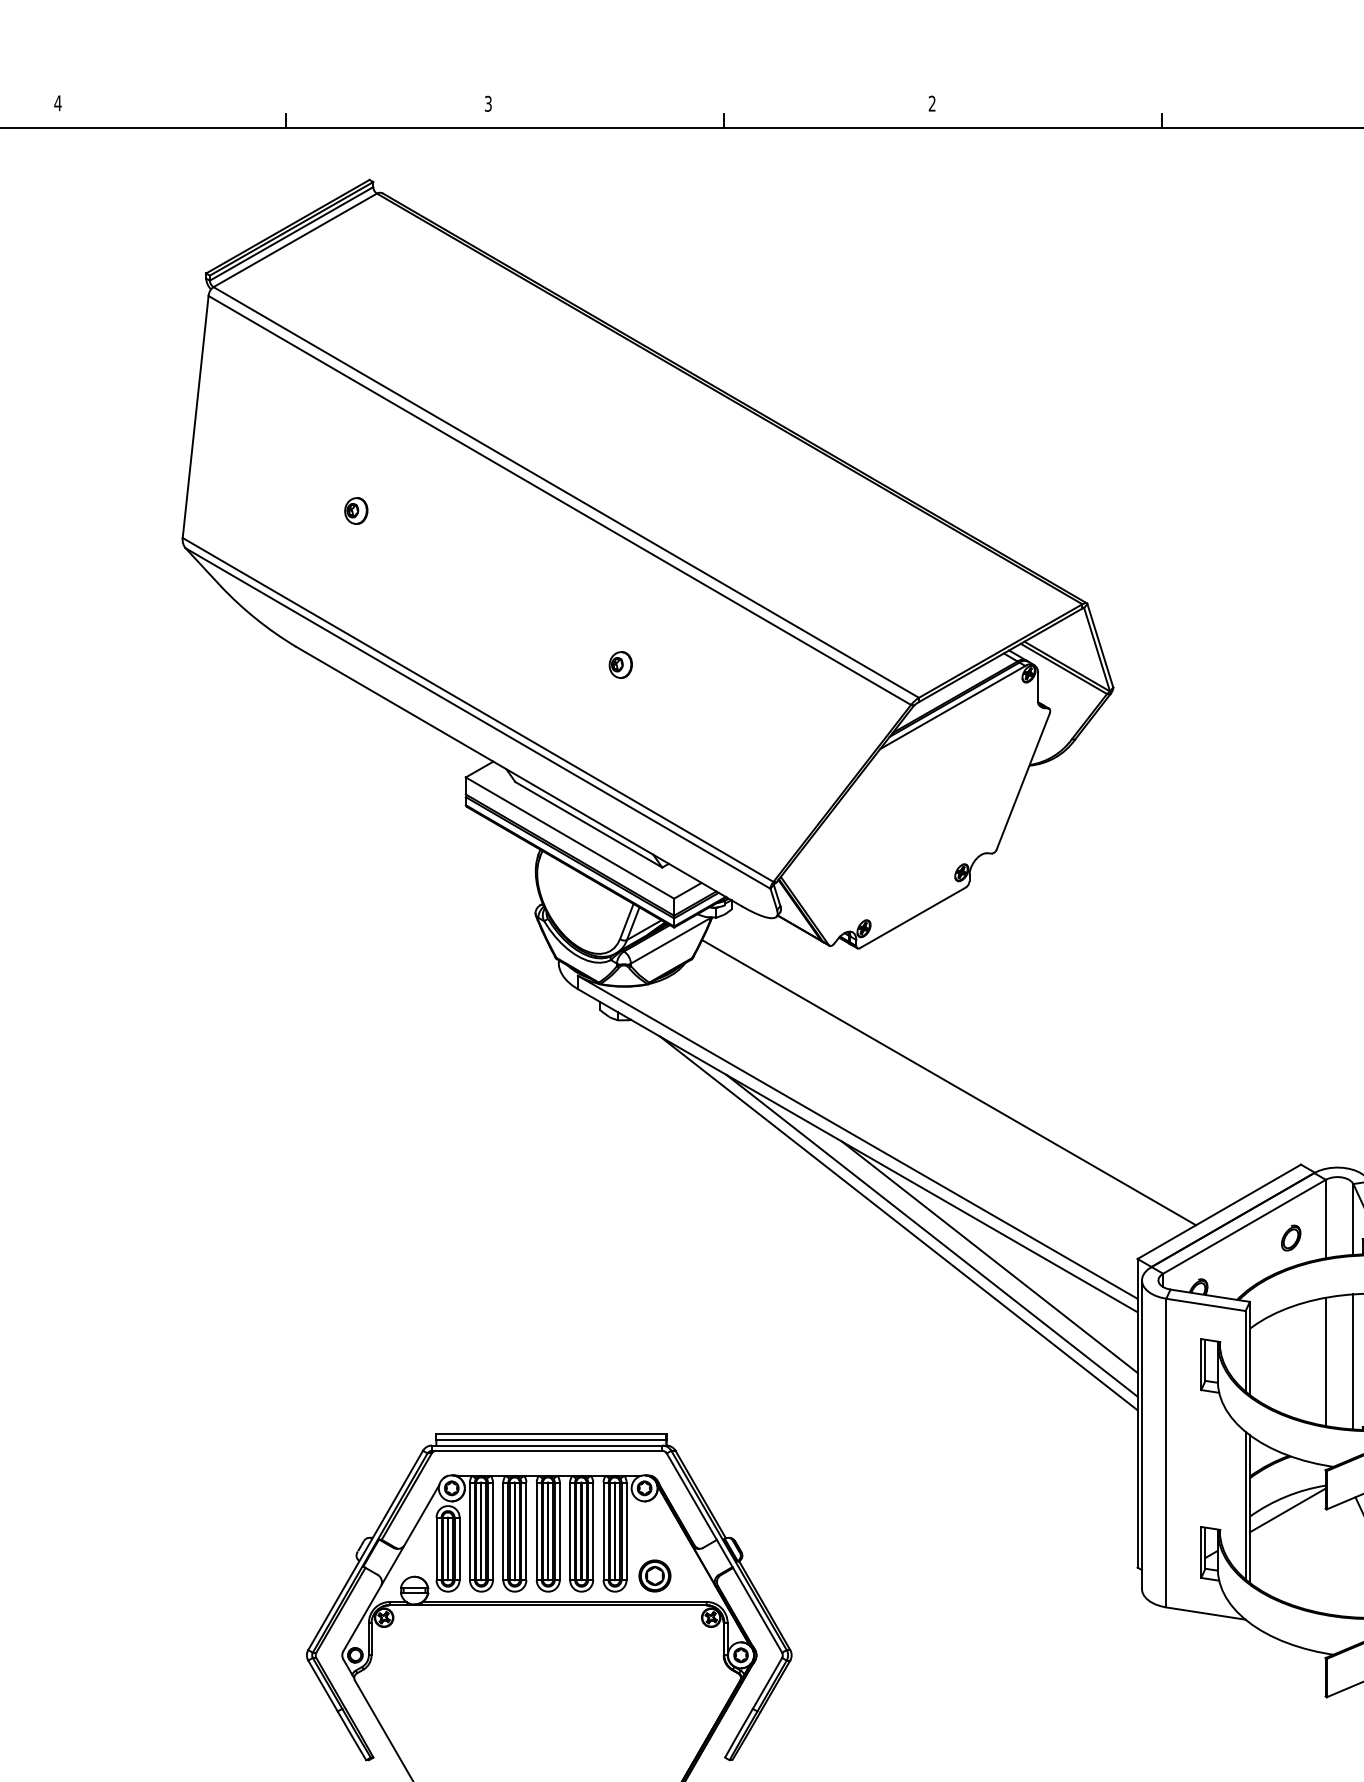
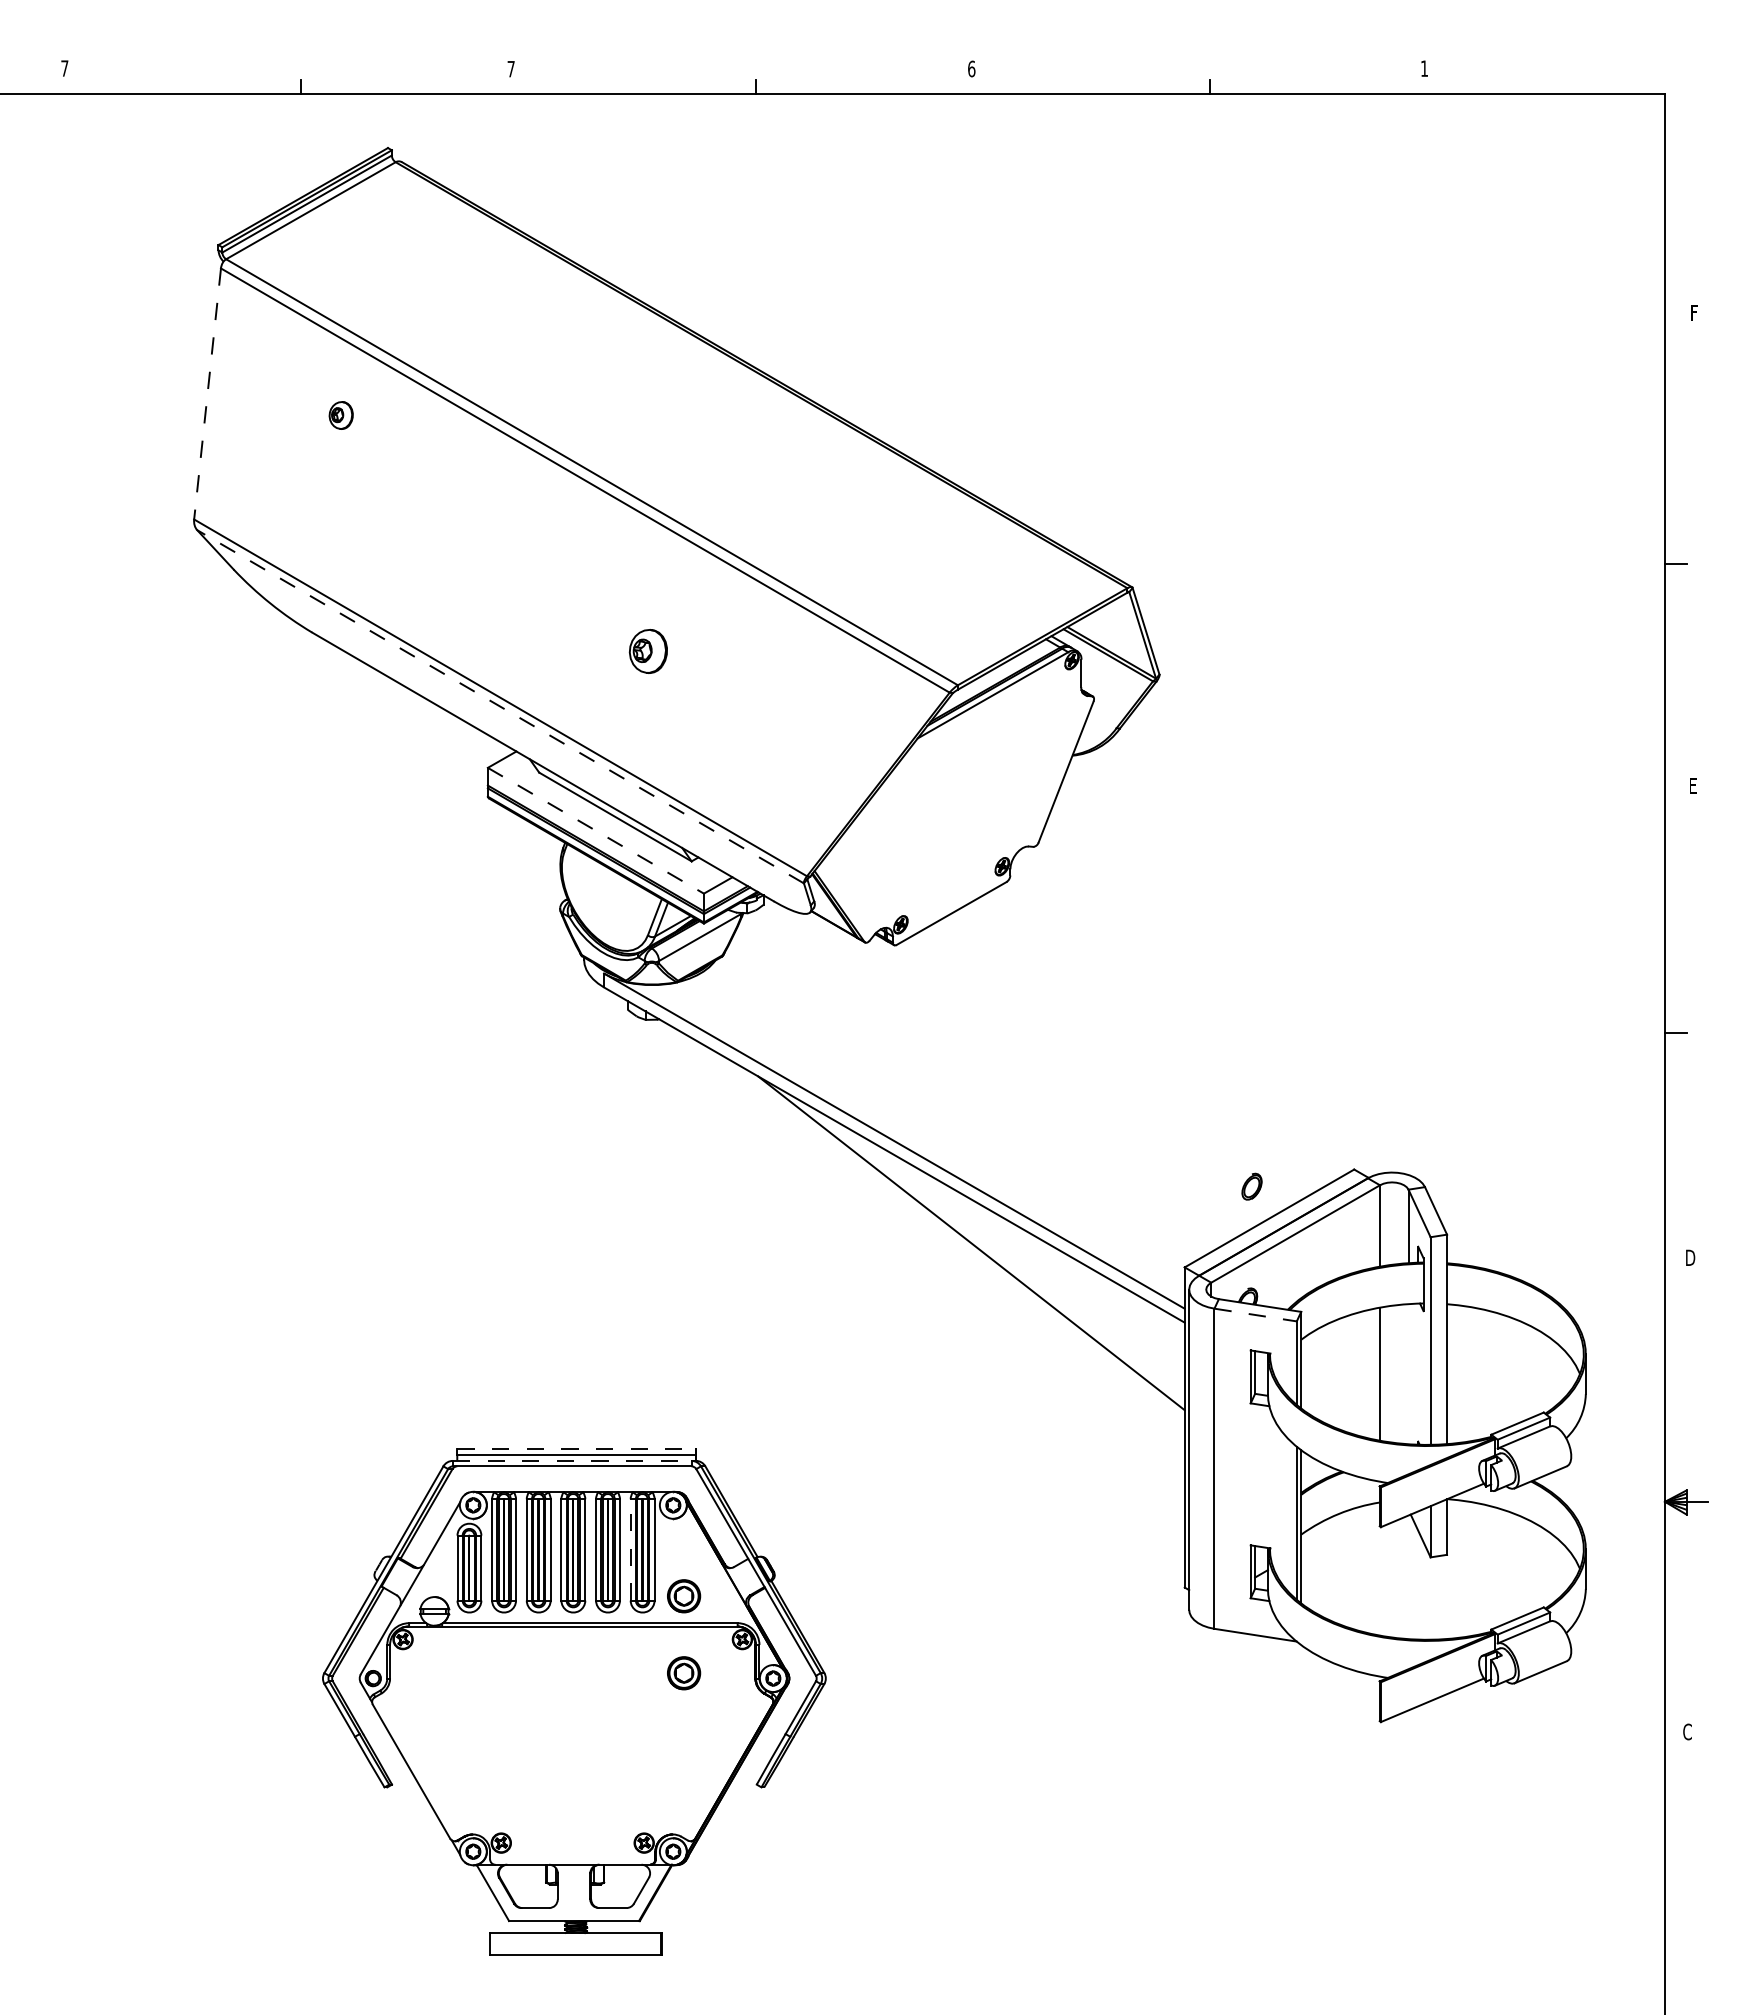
text: (57, 103) -> (64, 68), 4 -> 7
text: (487, 103) -> (510, 68), 3 -> 7
text: (932, 103) -> (971, 68), 2 -> 6
line: (195, 417) -> (207, 394), solid -> dashed
part: (355, 511) -> (340, 415), moved
part: (620, 664) -> (648, 650), size x1.6
line: (478, 718) -> (500, 706), solid -> dashed
line: (570, 838) -> (596, 831), solid -> dashed
line: (948, 1082) -> (988, 1084), removed
line: (898, 1223) -> (936, 1230), removed
part: (1290, 1237) -> (1251, 1186), moved
line: (989, 1257) -> (1031, 1265), removed
line: (1205, 1305) -> (1255, 1315), solid -> dashed
line: (1353, 1362) -> (1408, 1374), removed
line: (552, 1434) -> (577, 1449), solid -> dashed
line: (547, 1445) -> (572, 1460), solid -> dashed
line: (1287, 1509) -> (1340, 1527), removed
line: (603, 1530) -> (630, 1549), solid -> dashed
part: (655, 1650) -> (684, 1673), added

